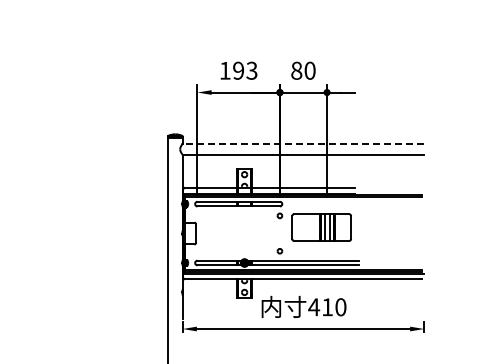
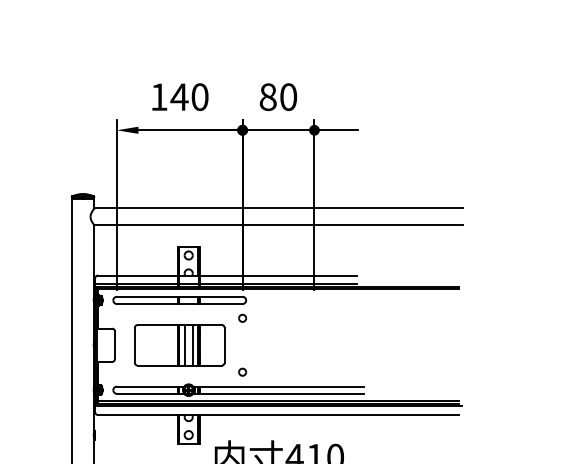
text: (244, 70) -> (188, 96), 193 -> 140
line: (303, 143) -> (278, 207), dashed -> solid
part: (321, 227) -> (179, 345), moved

